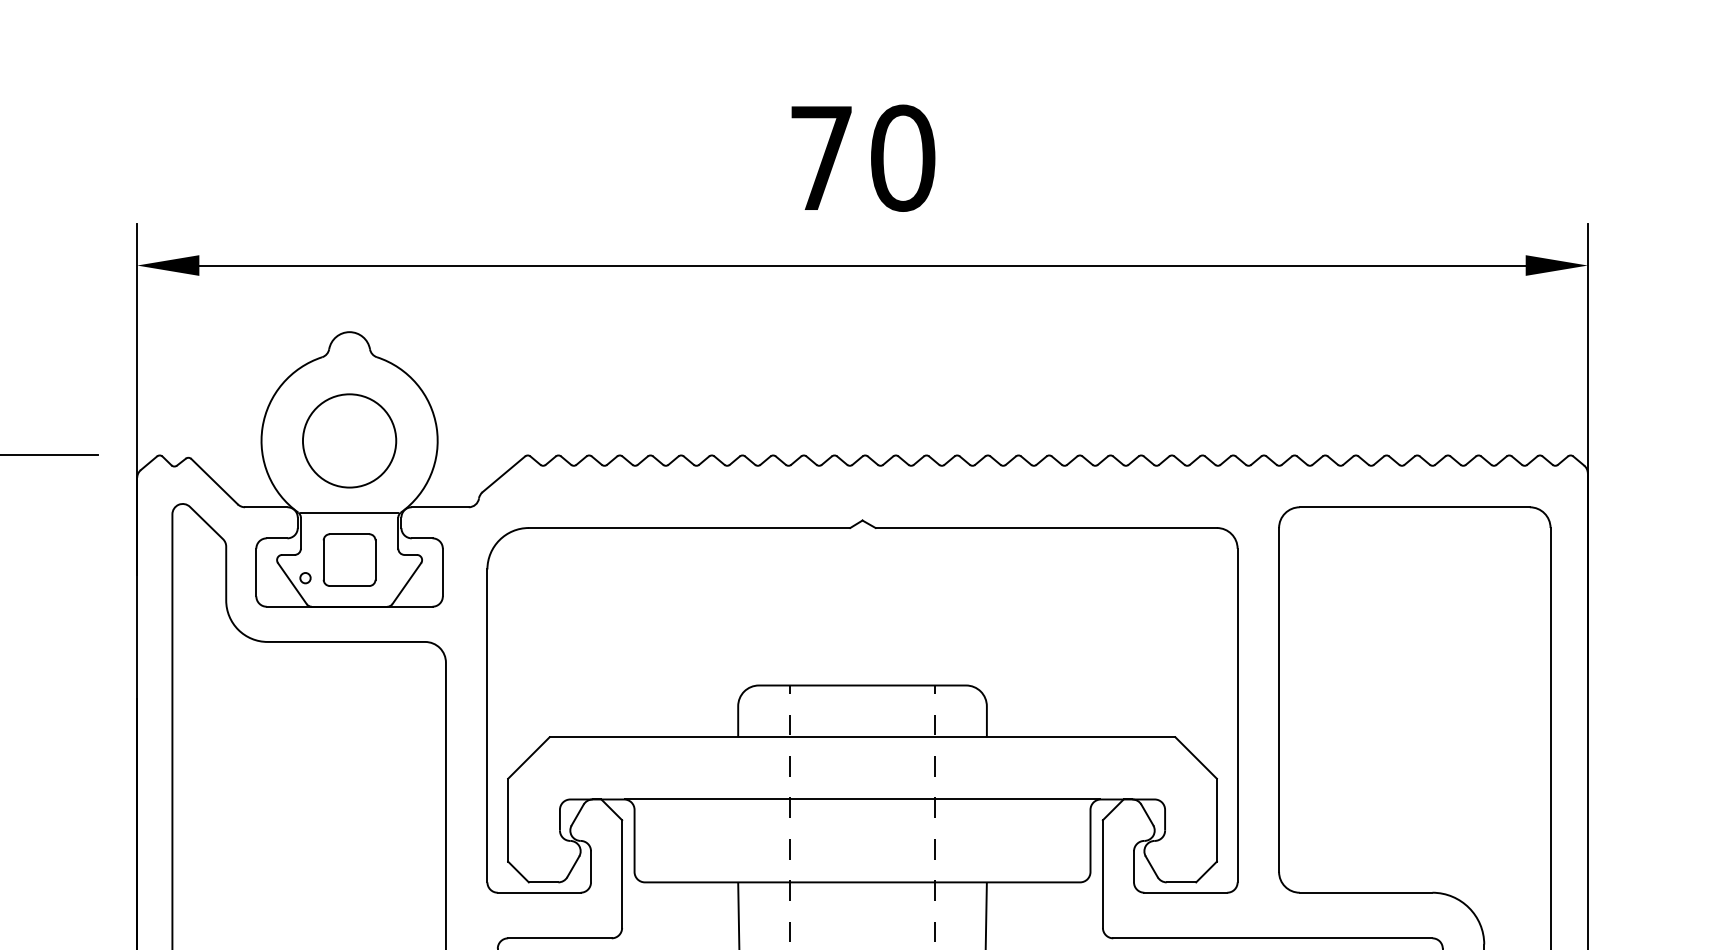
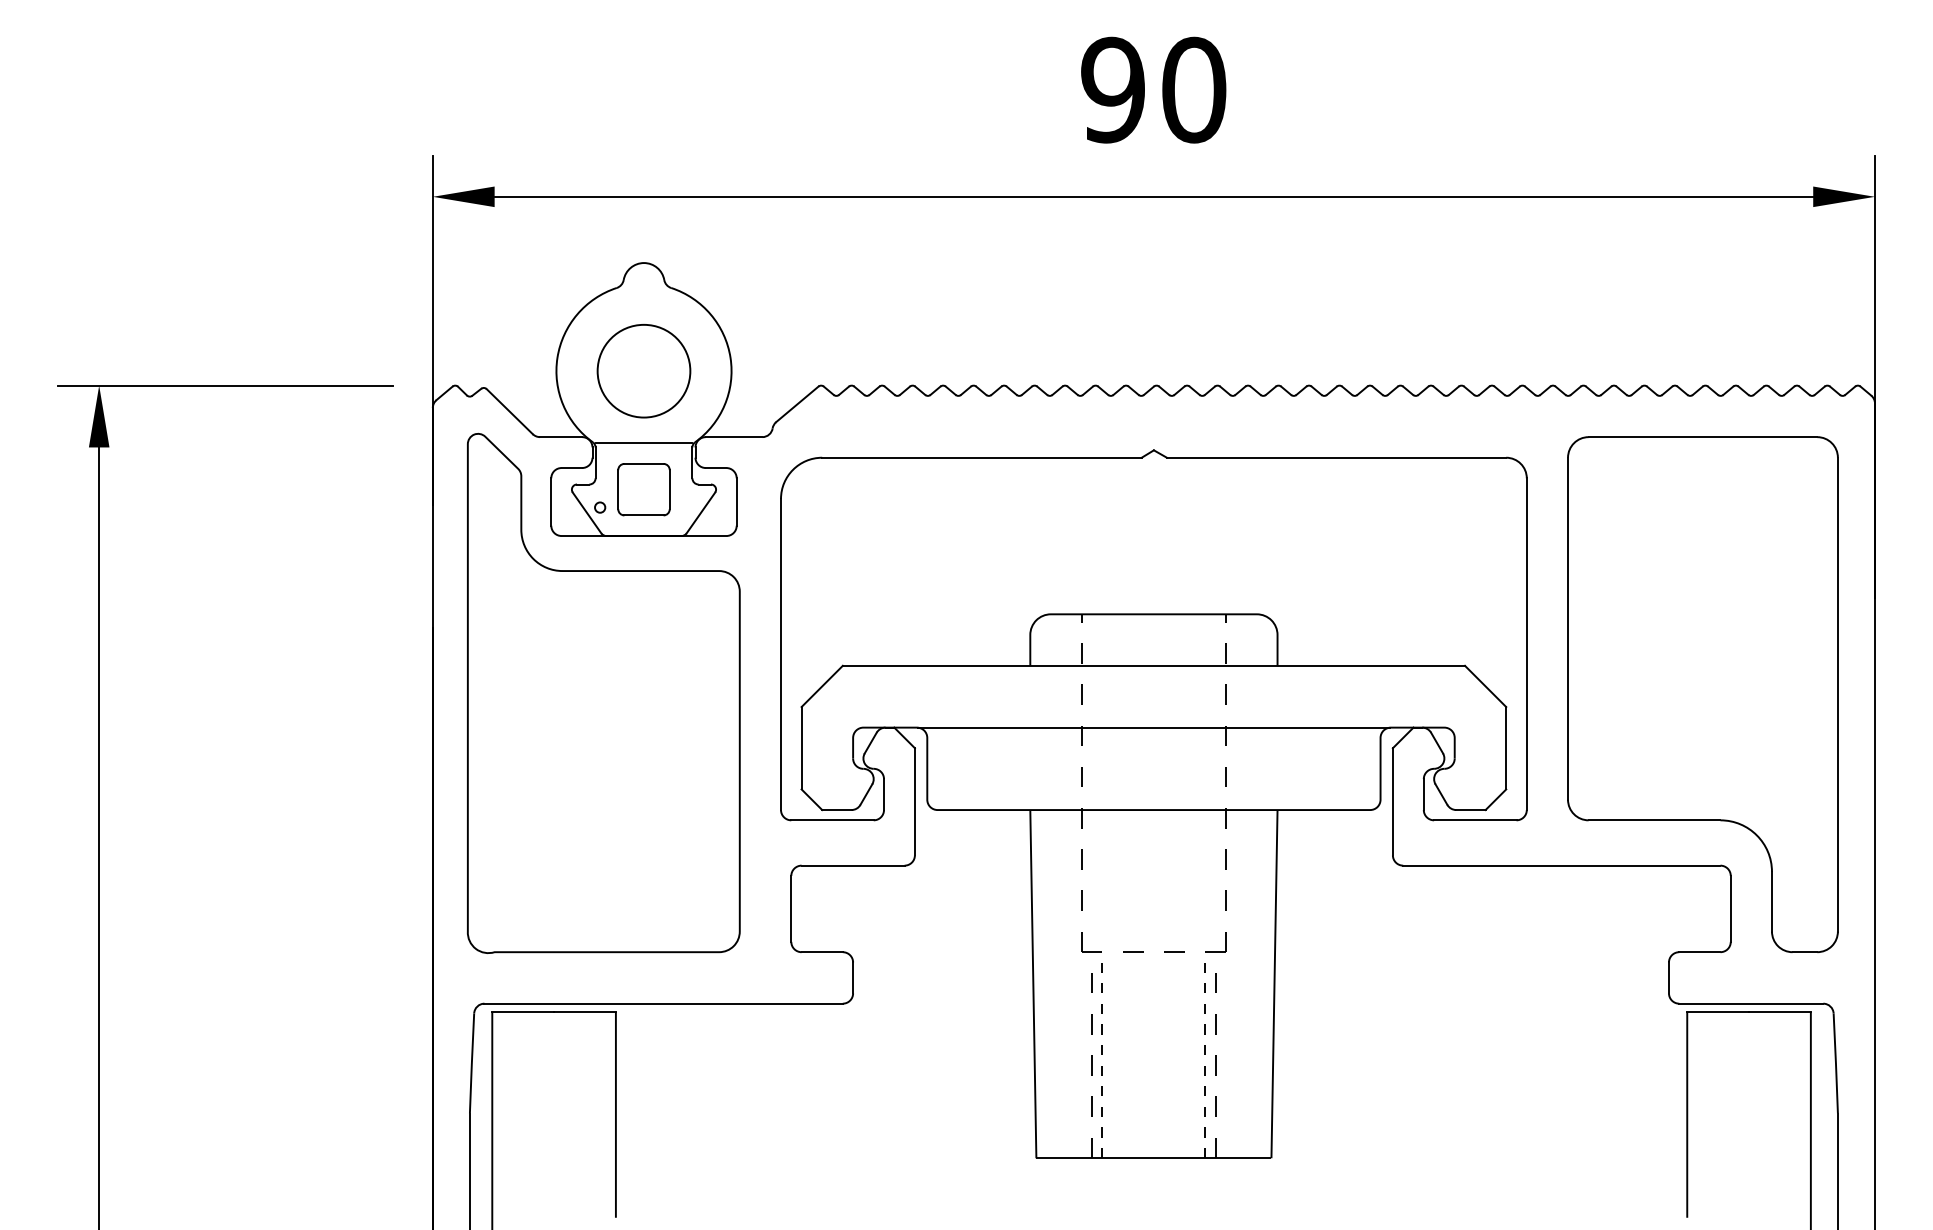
text: (820, 157) -> (1112, 89), 70 -> 90

